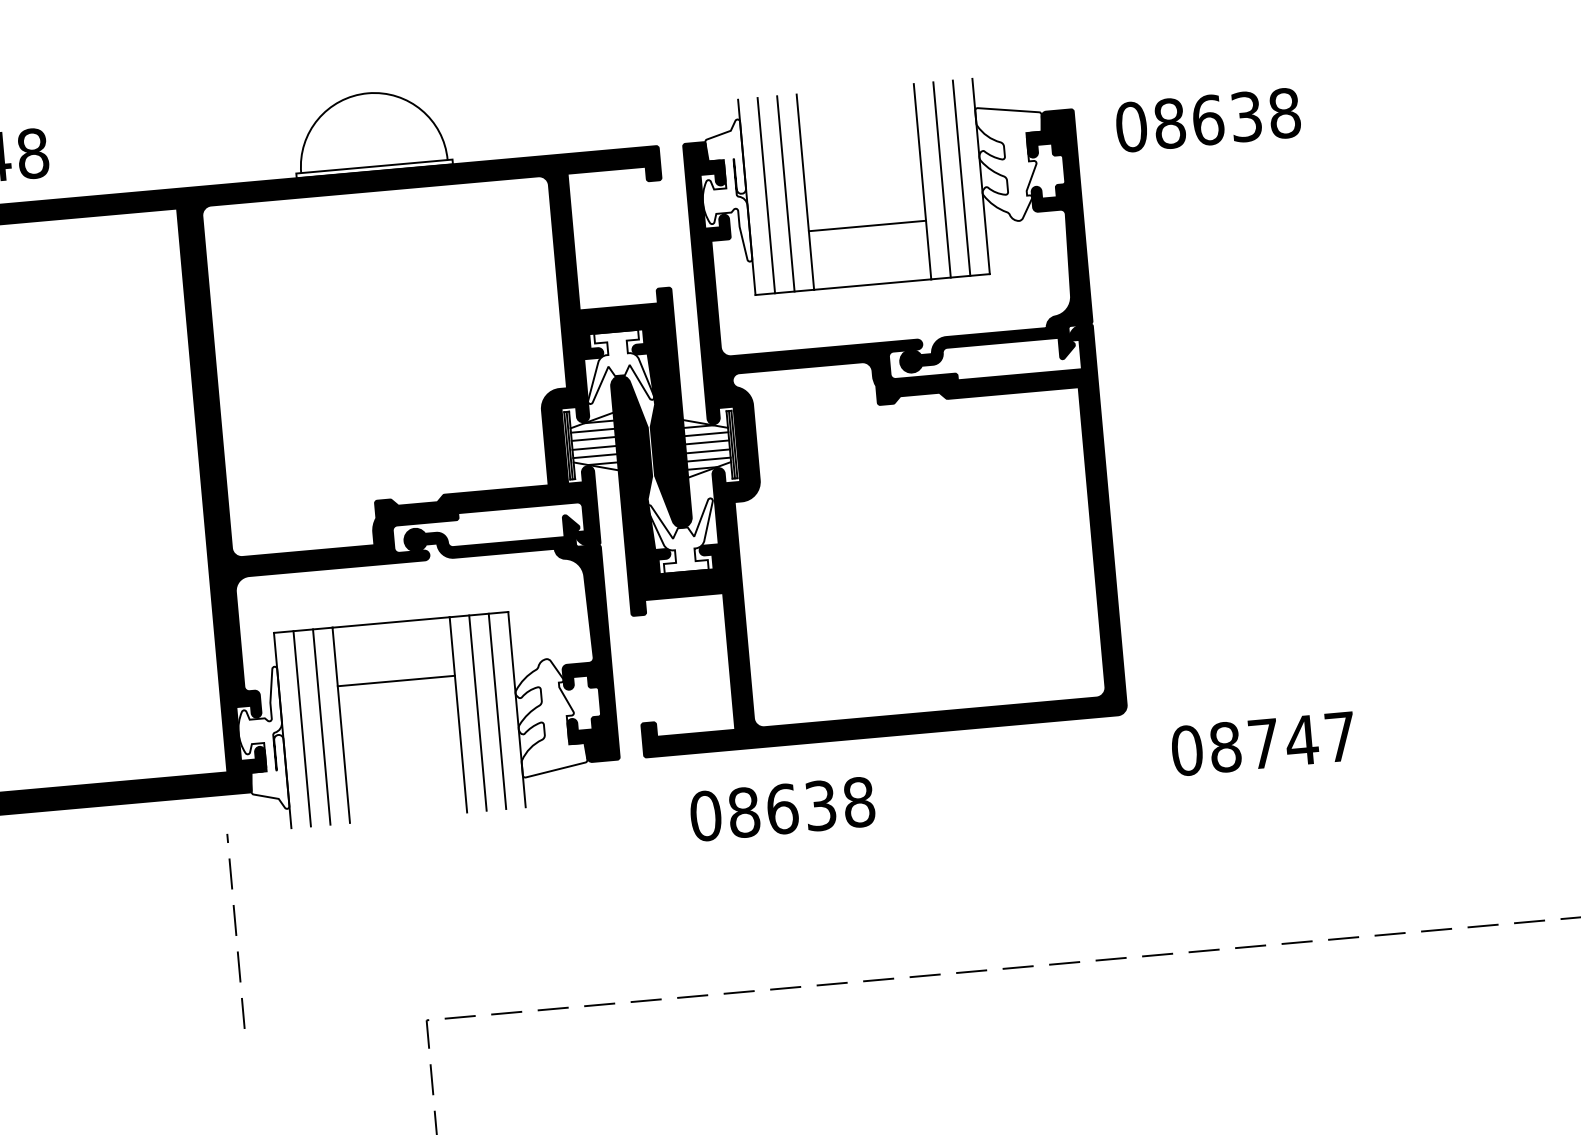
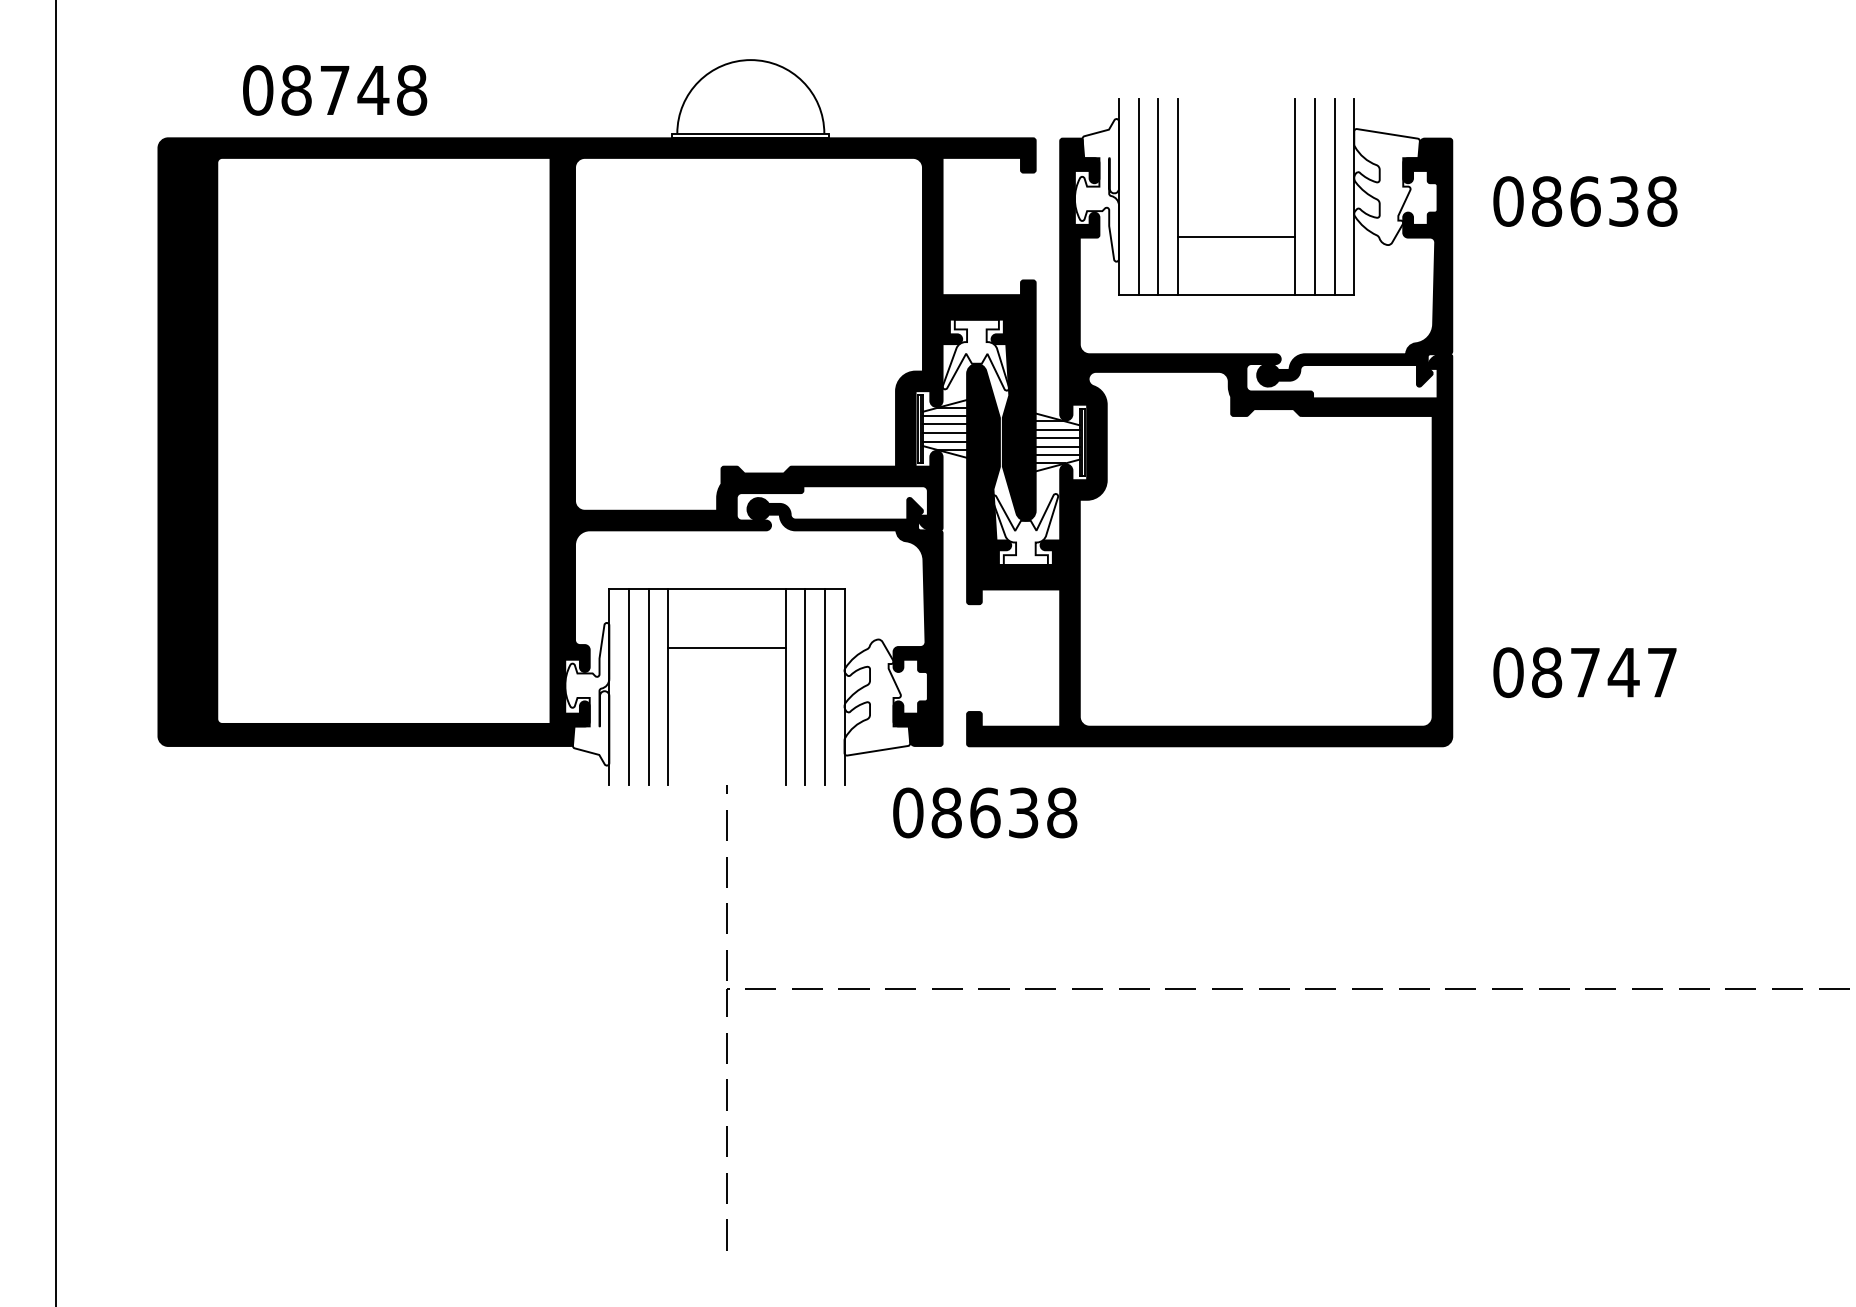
text: (1208, 120) -> (1585, 201), moved
text: (1262, 743) -> (1584, 672), moved
text: (782, 808) -> (985, 812), moved
line: (235, 930) -> (726, 882), moved

